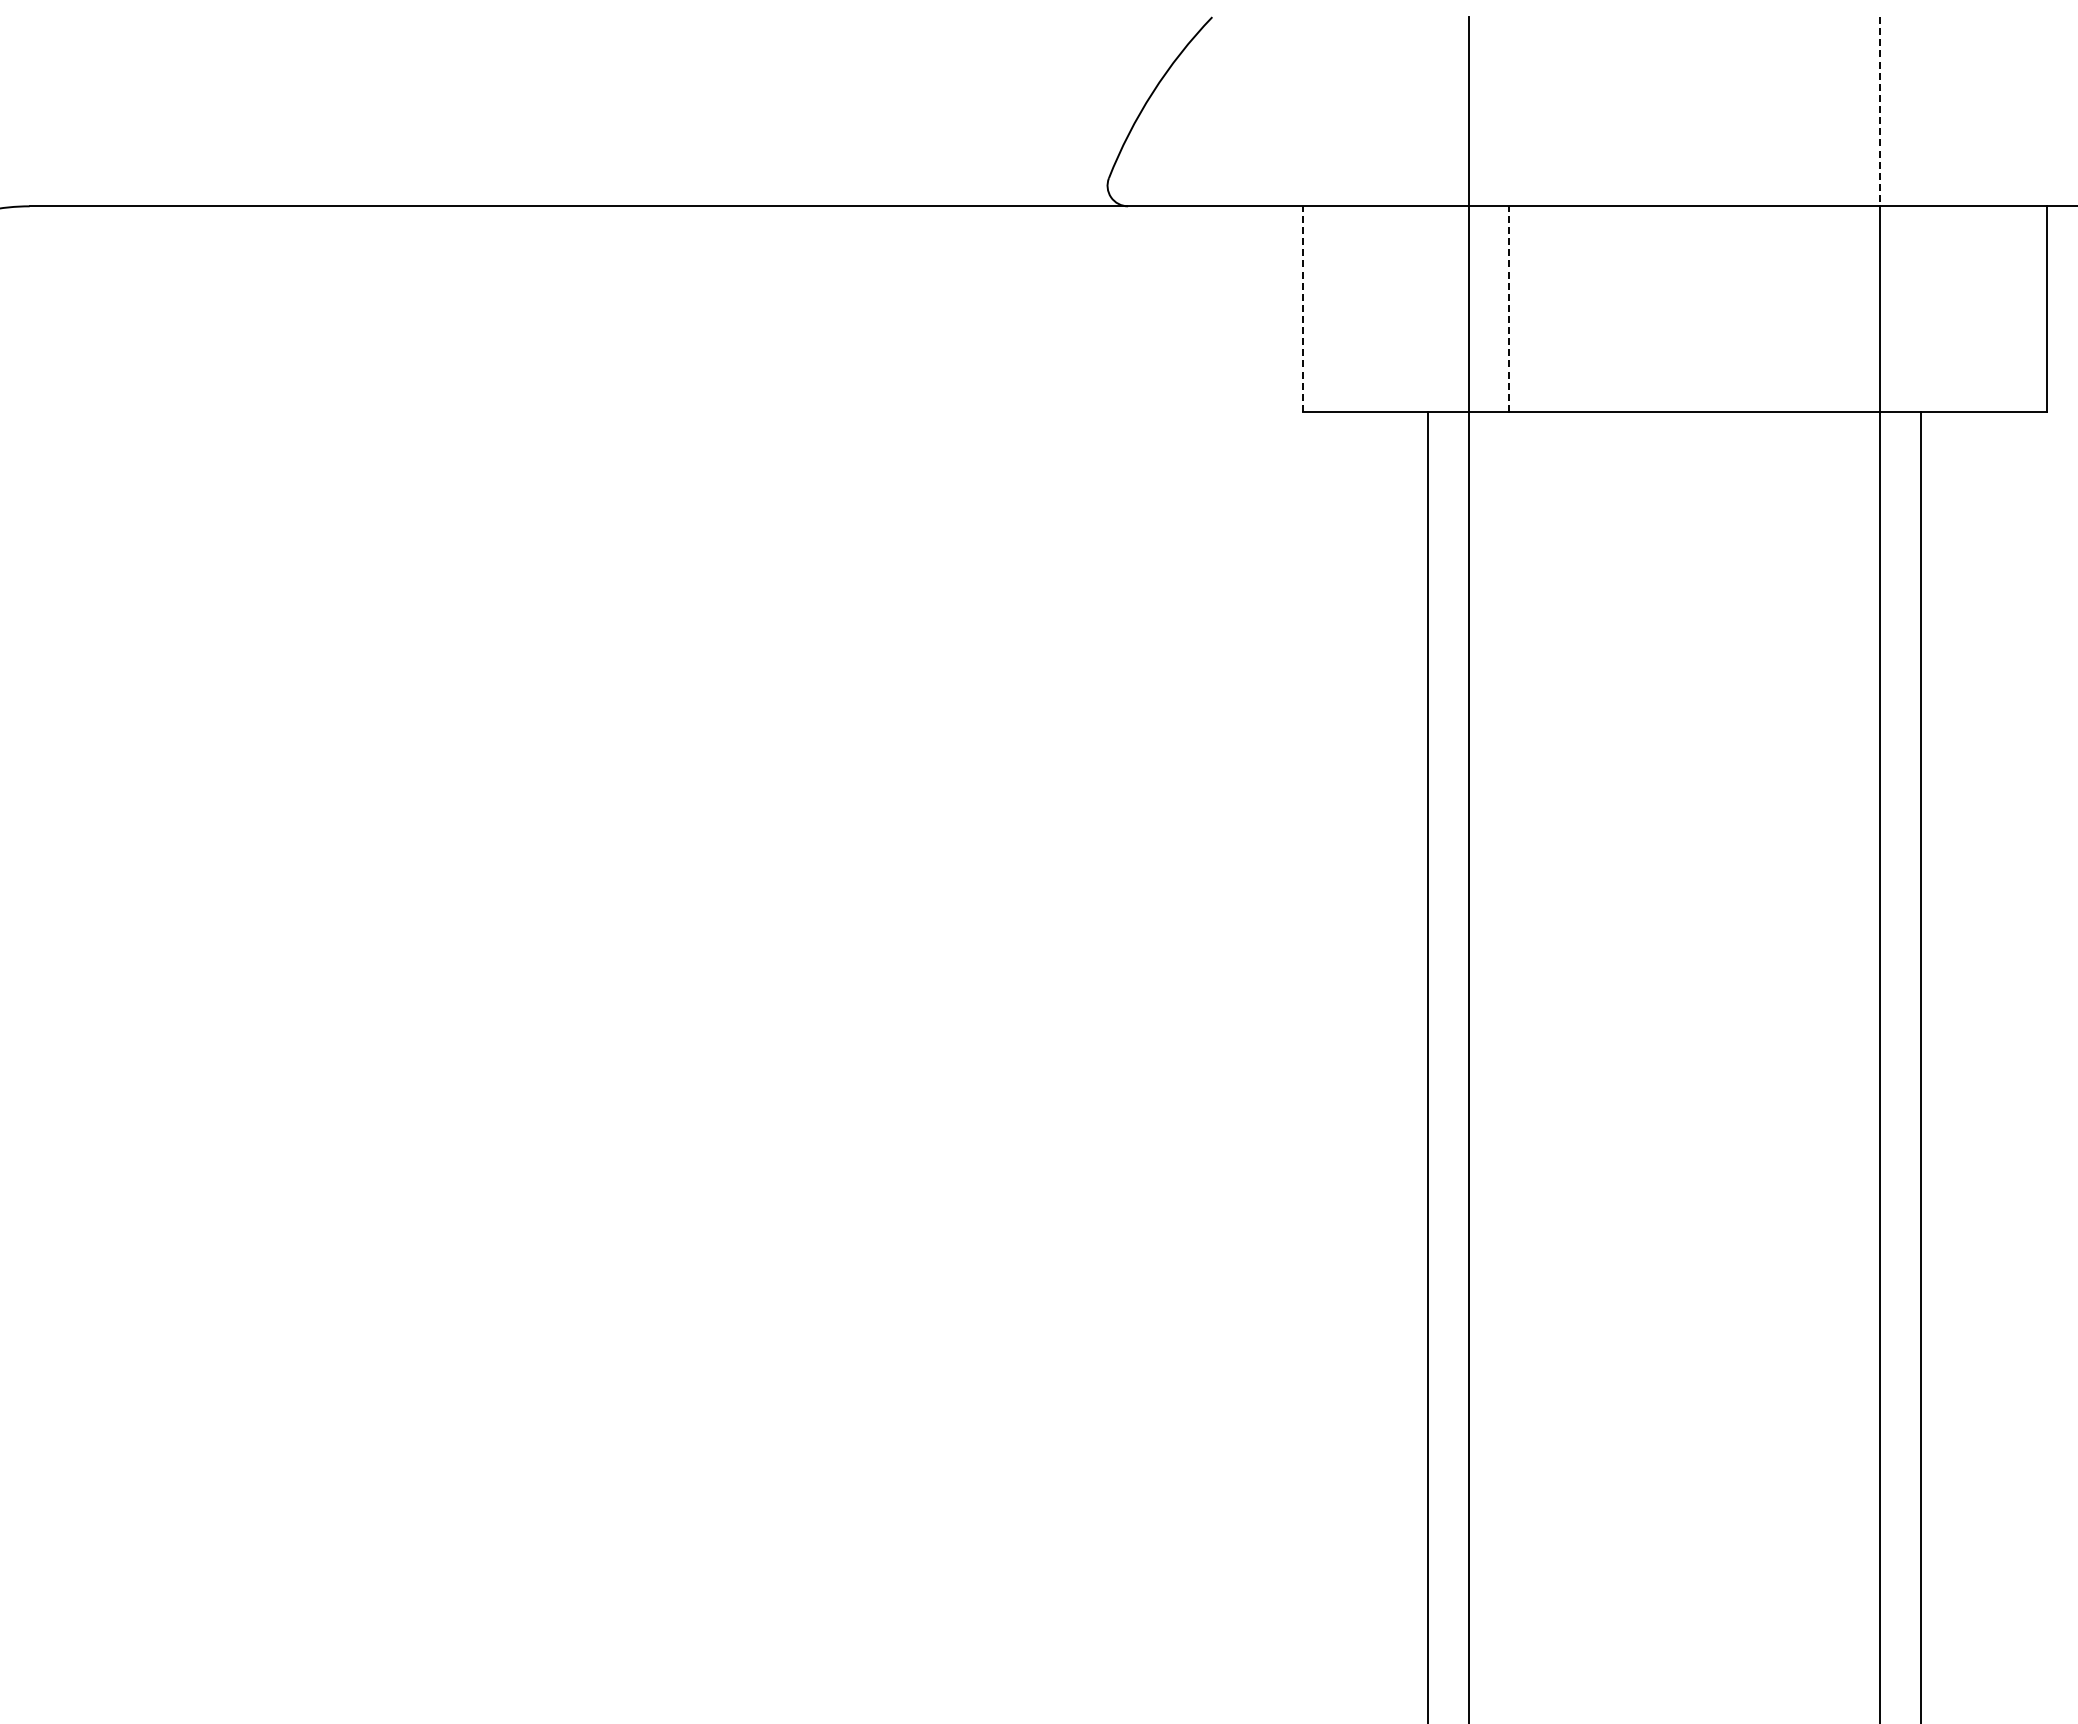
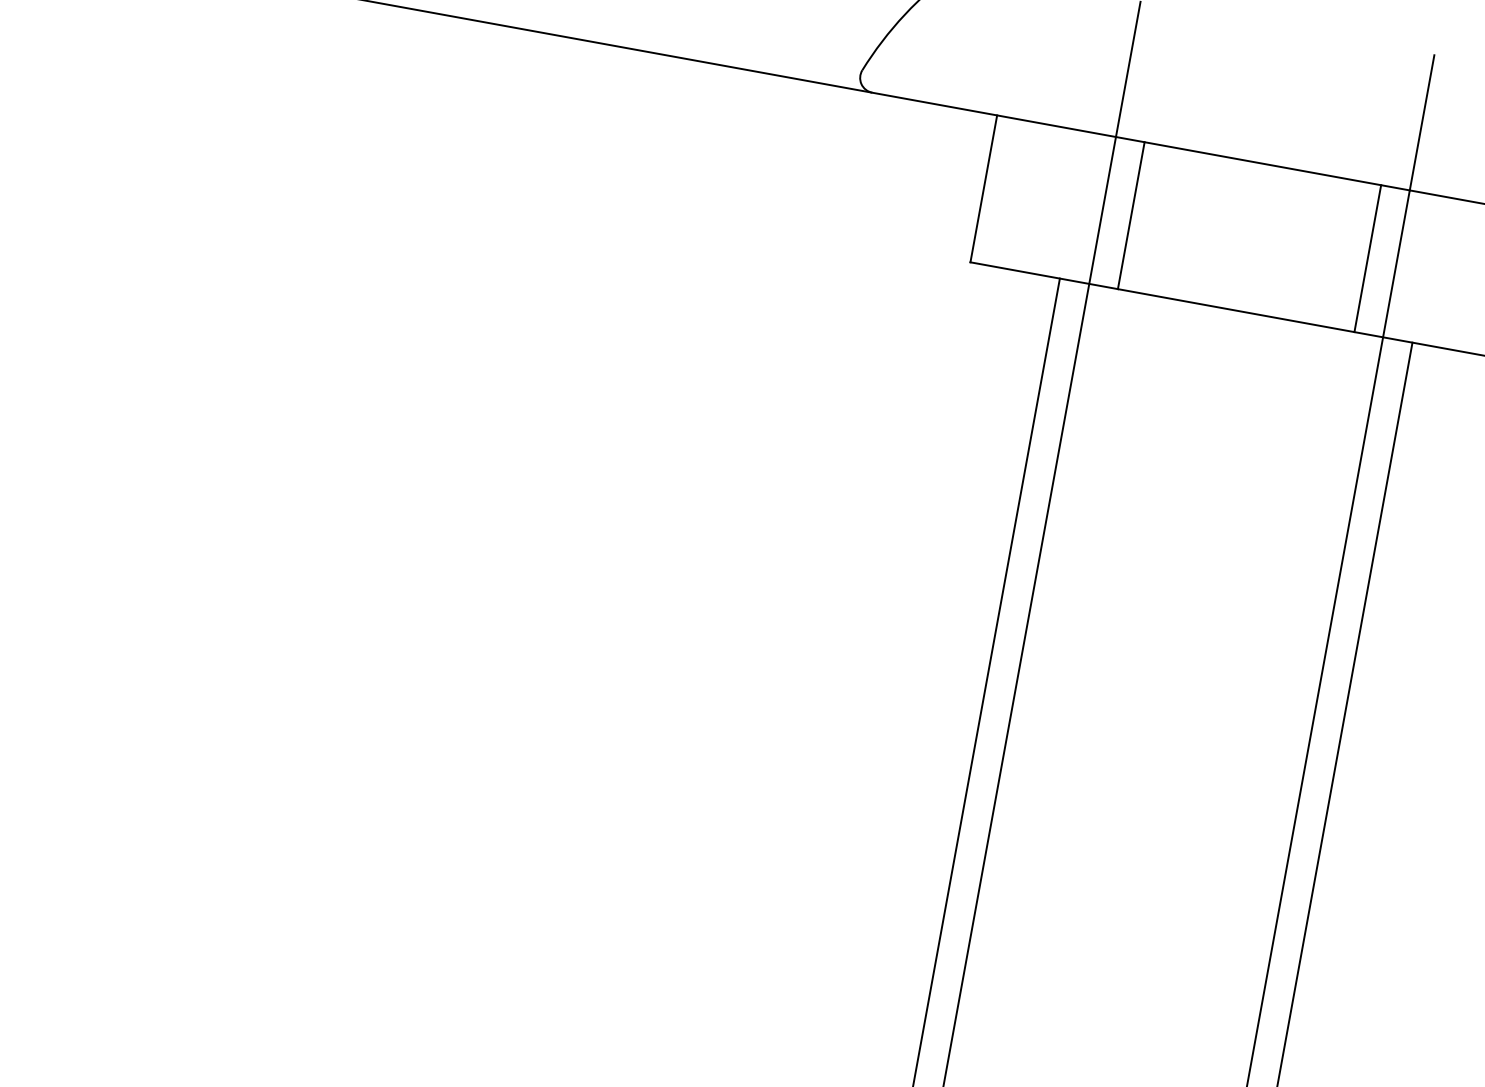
line: (1880, 111) -> (1422, 122), dashed -> solid
line: (1840, 308) -> (1368, 258), added
line: (1302, 309) -> (983, 189), dashed -> solid
line: (1509, 309) -> (1131, 215), dashed -> solid

